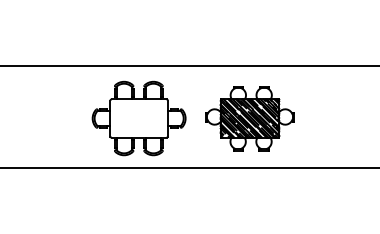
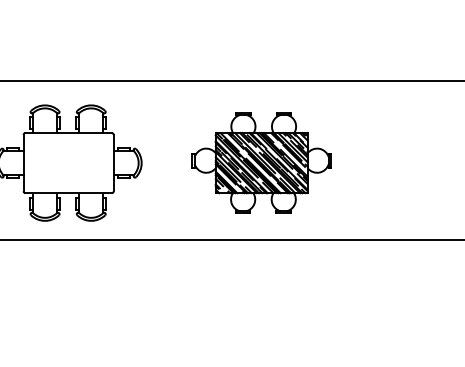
part: (249, 118) -> (260, 163), moved

